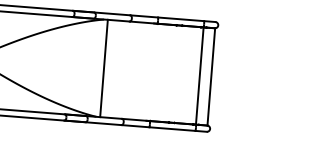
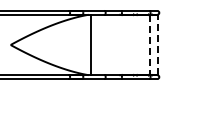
line: (199, 76) -> (150, 45), solid -> dashed
line: (211, 76) -> (157, 44), solid -> dashed

